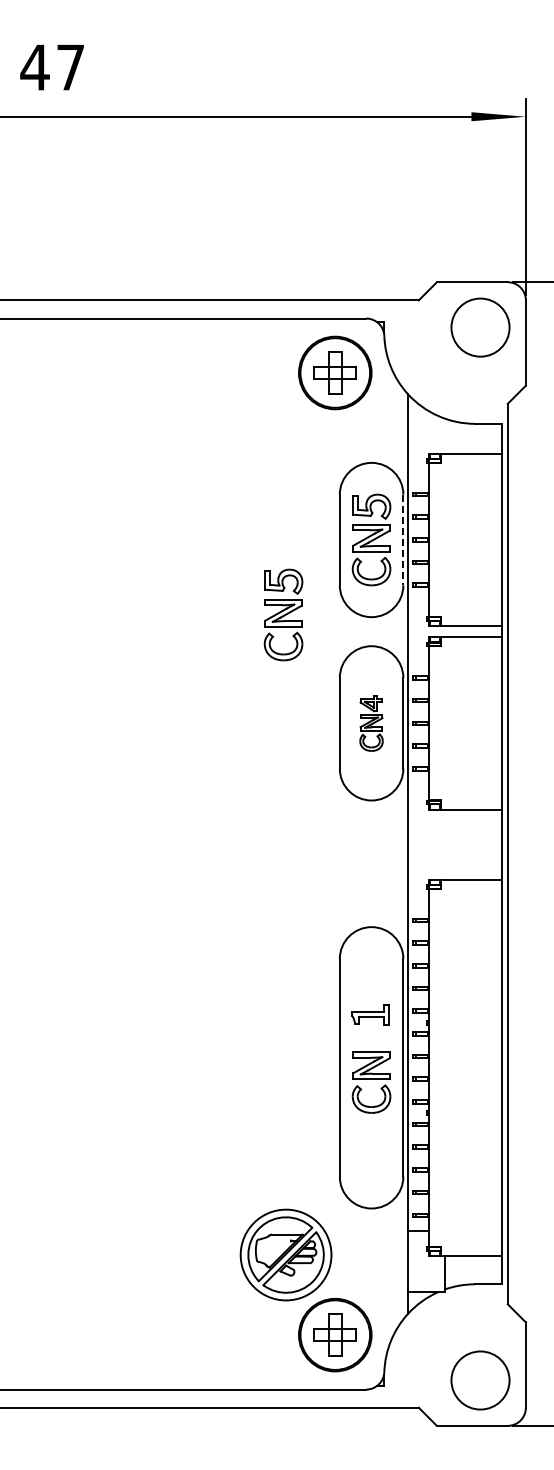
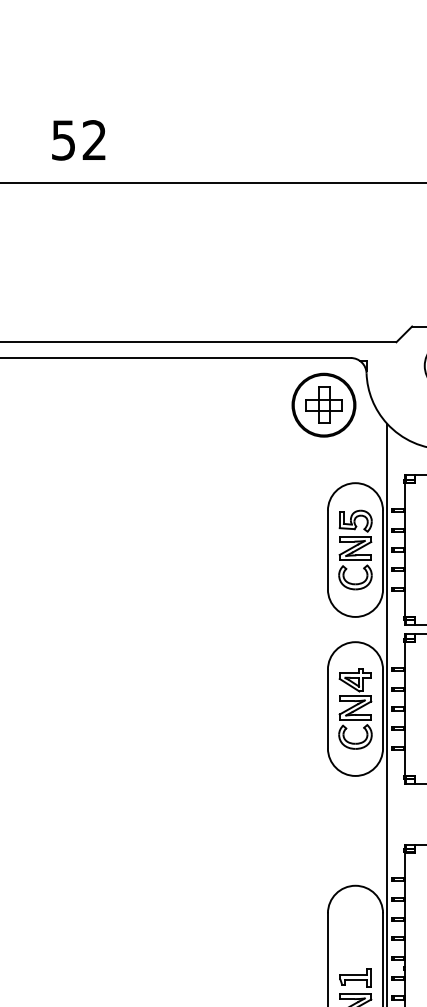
text: (51, 67) -> (77, 140), 47 -> 52
line: (403, 540) -> (383, 550), dashed -> solid
part: (283, 614) -> (279, 614), removed
part: (371, 723) -> (355, 709), size x1.67
part: (370, 1014) -> (355, 977), moved

